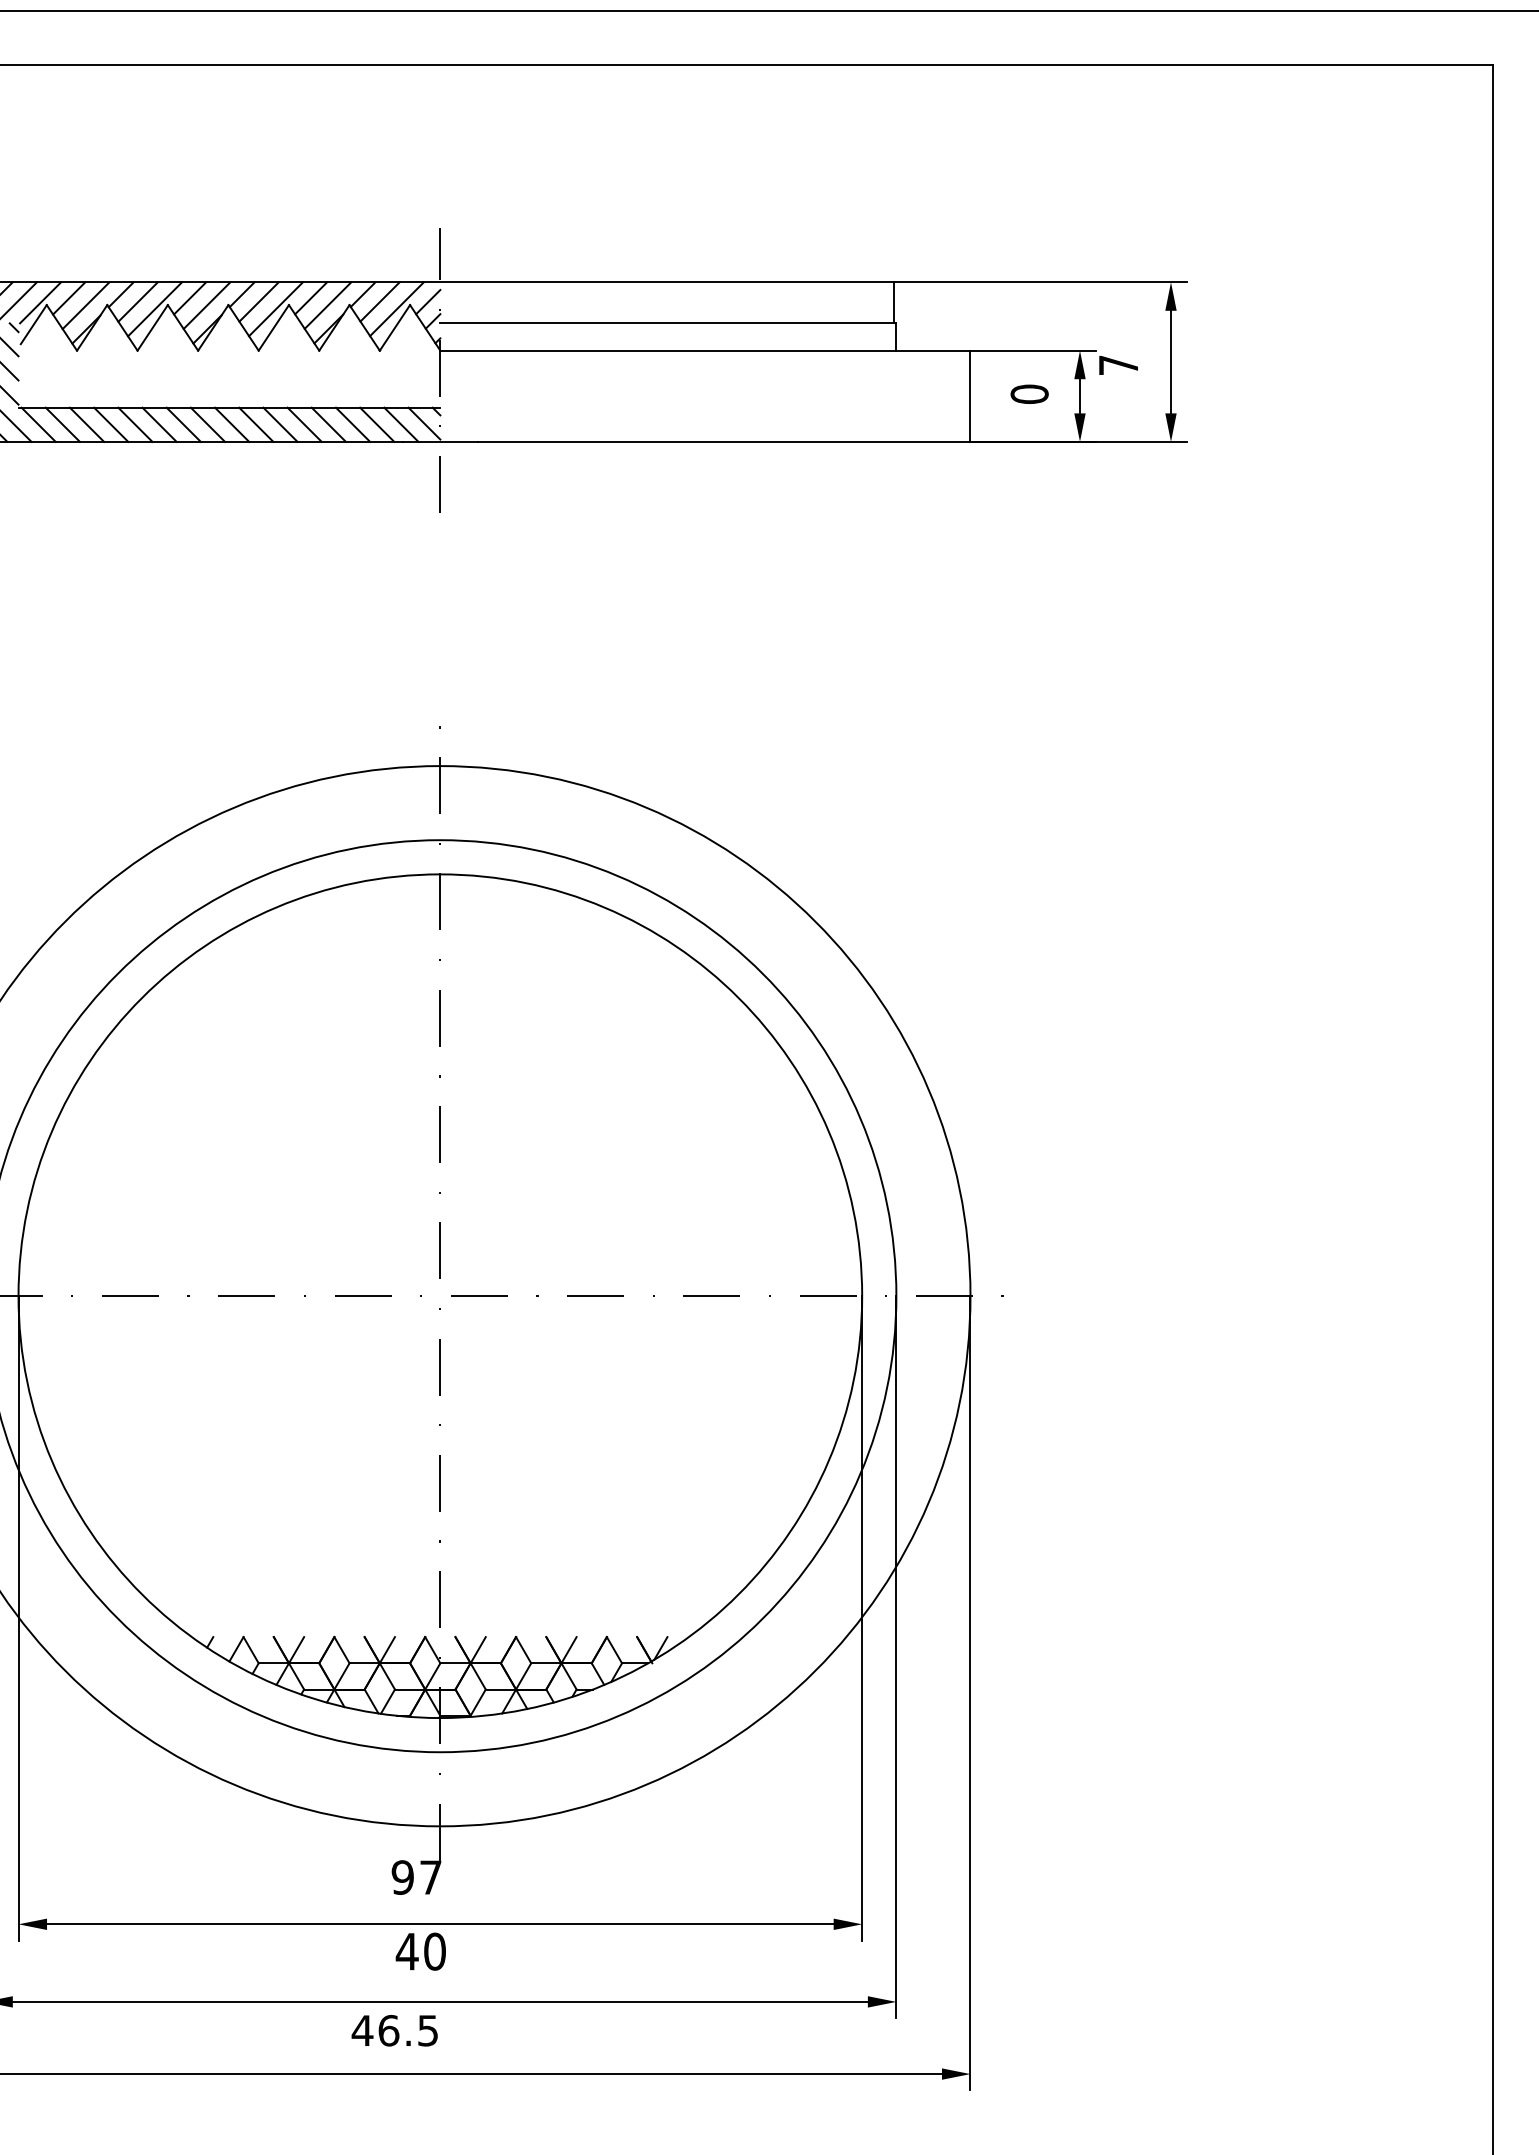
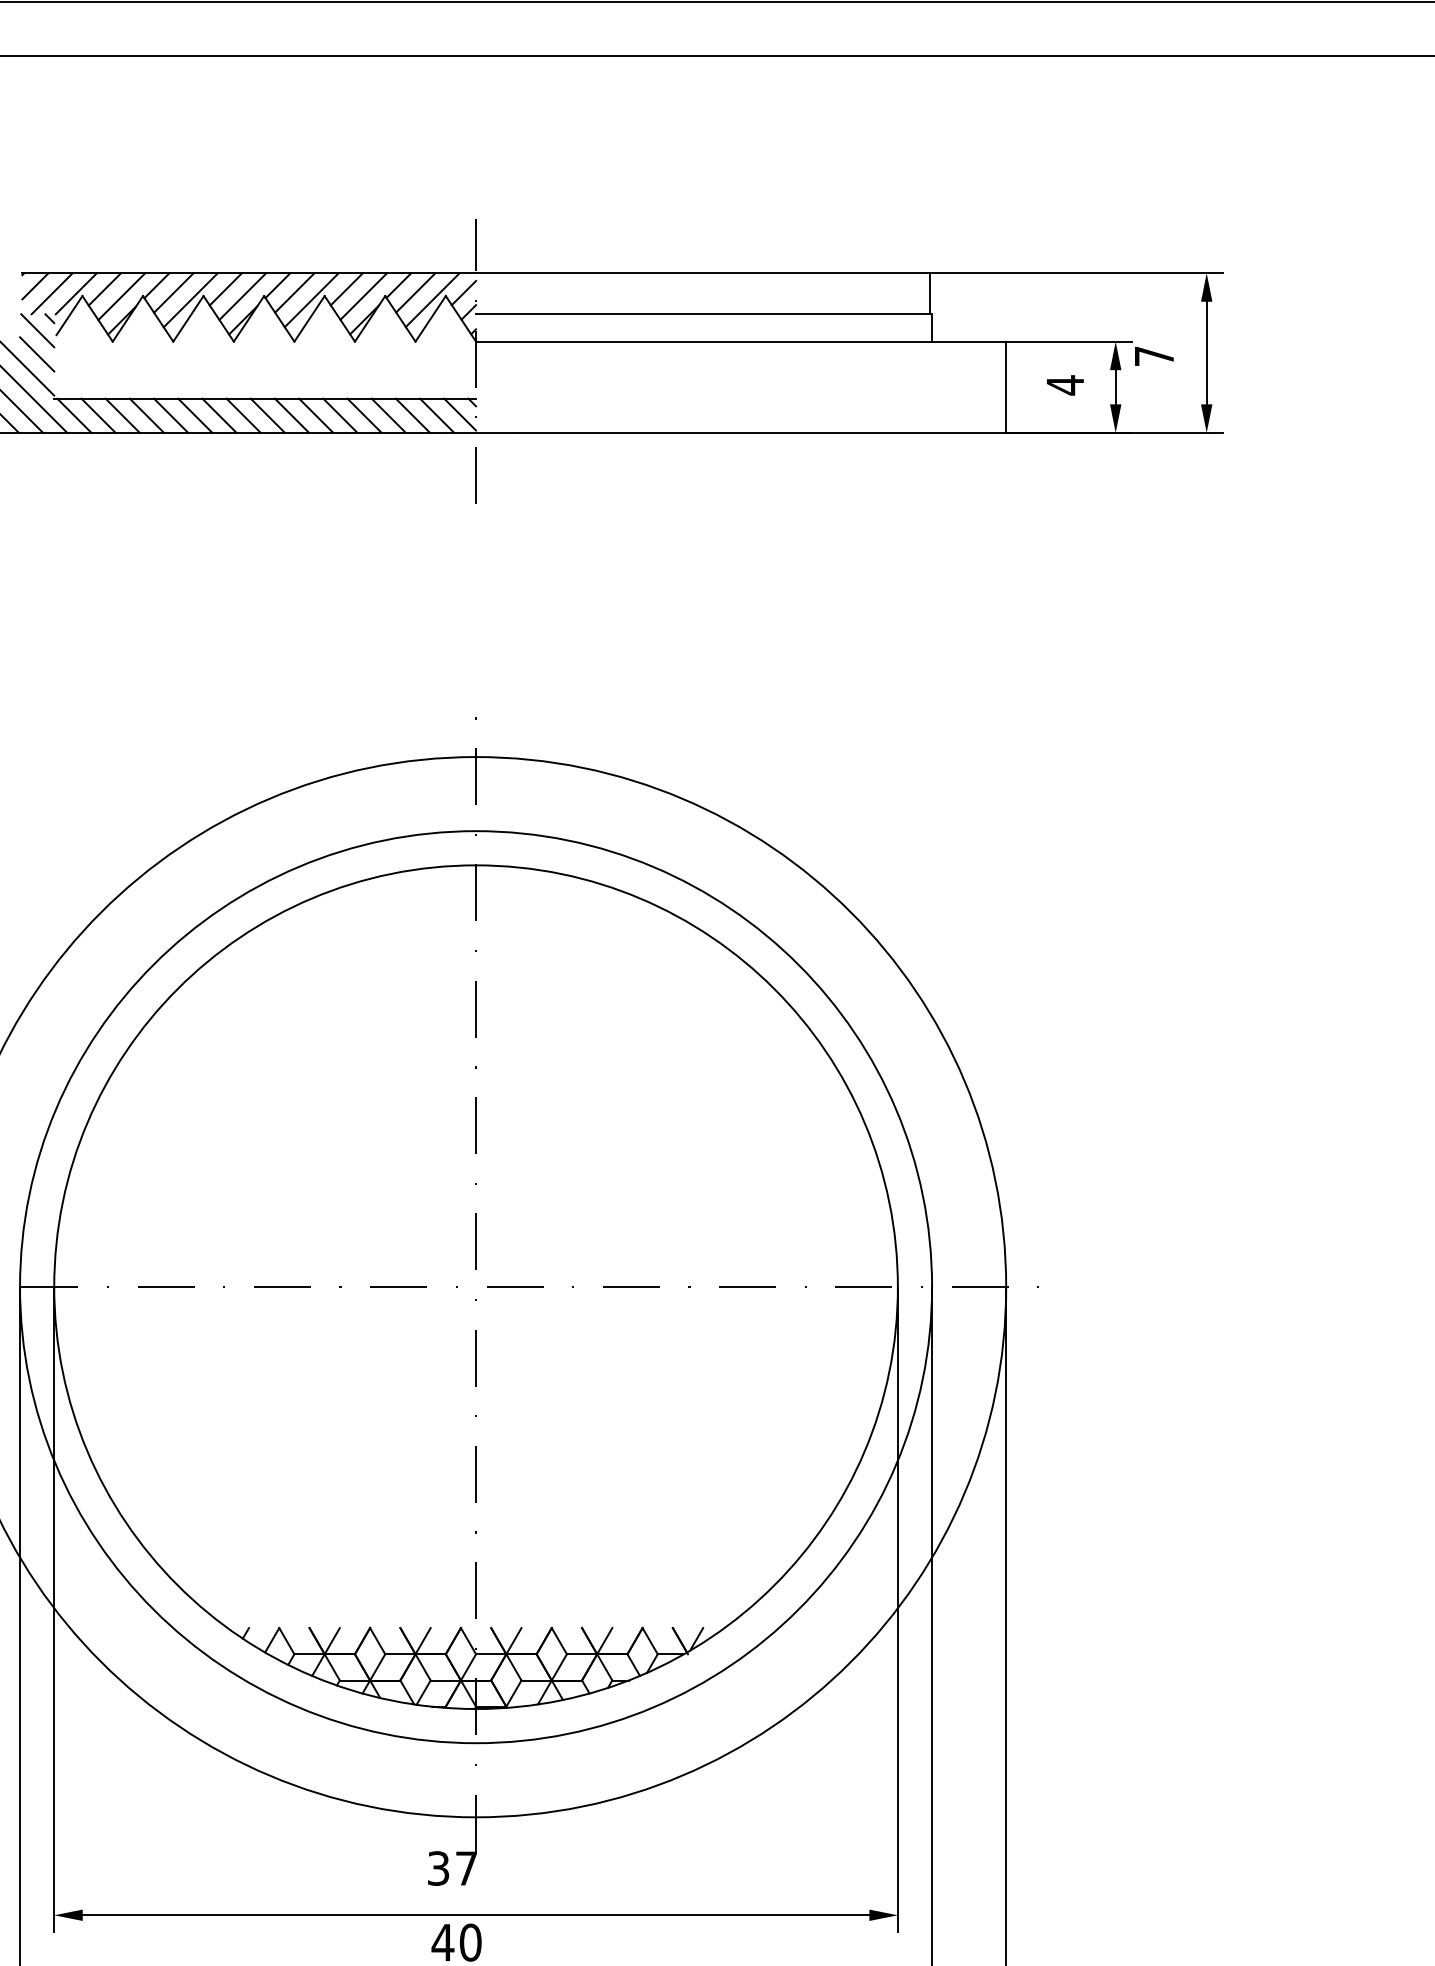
text: (1029, 394) -> (1065, 385), 0 -> 4
text: (402, 1877) -> (438, 1868), 97 -> 37

